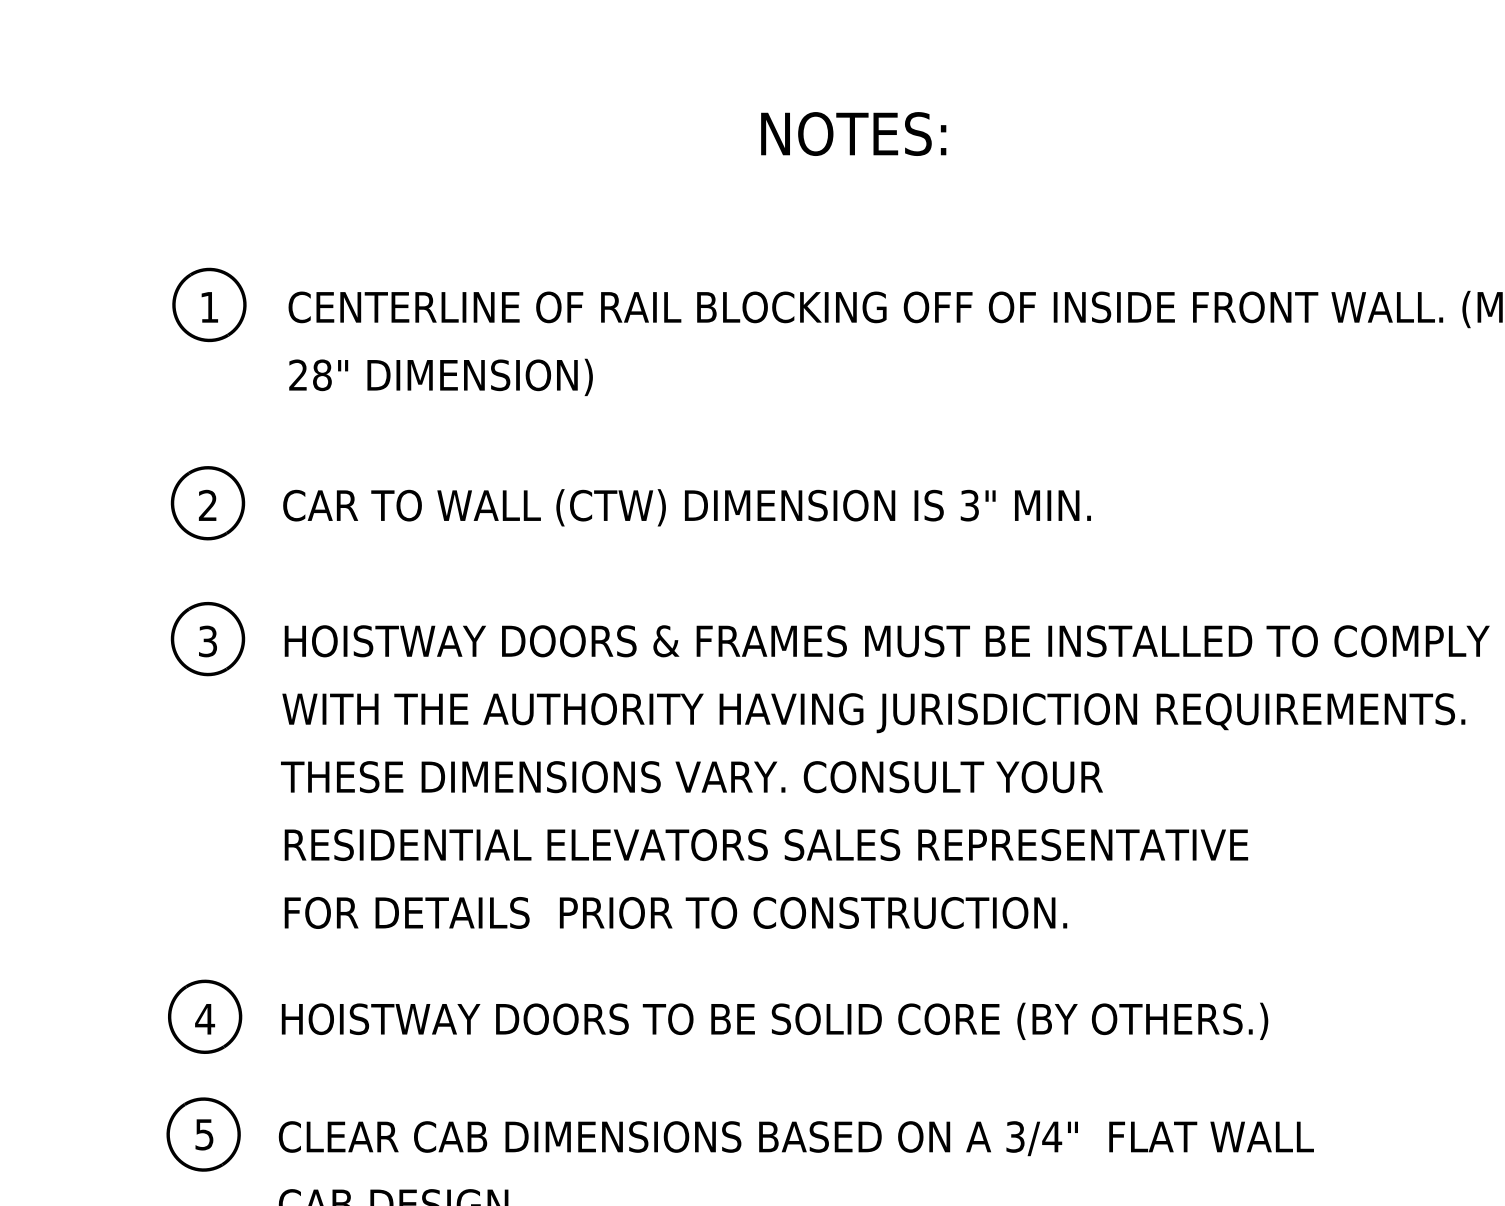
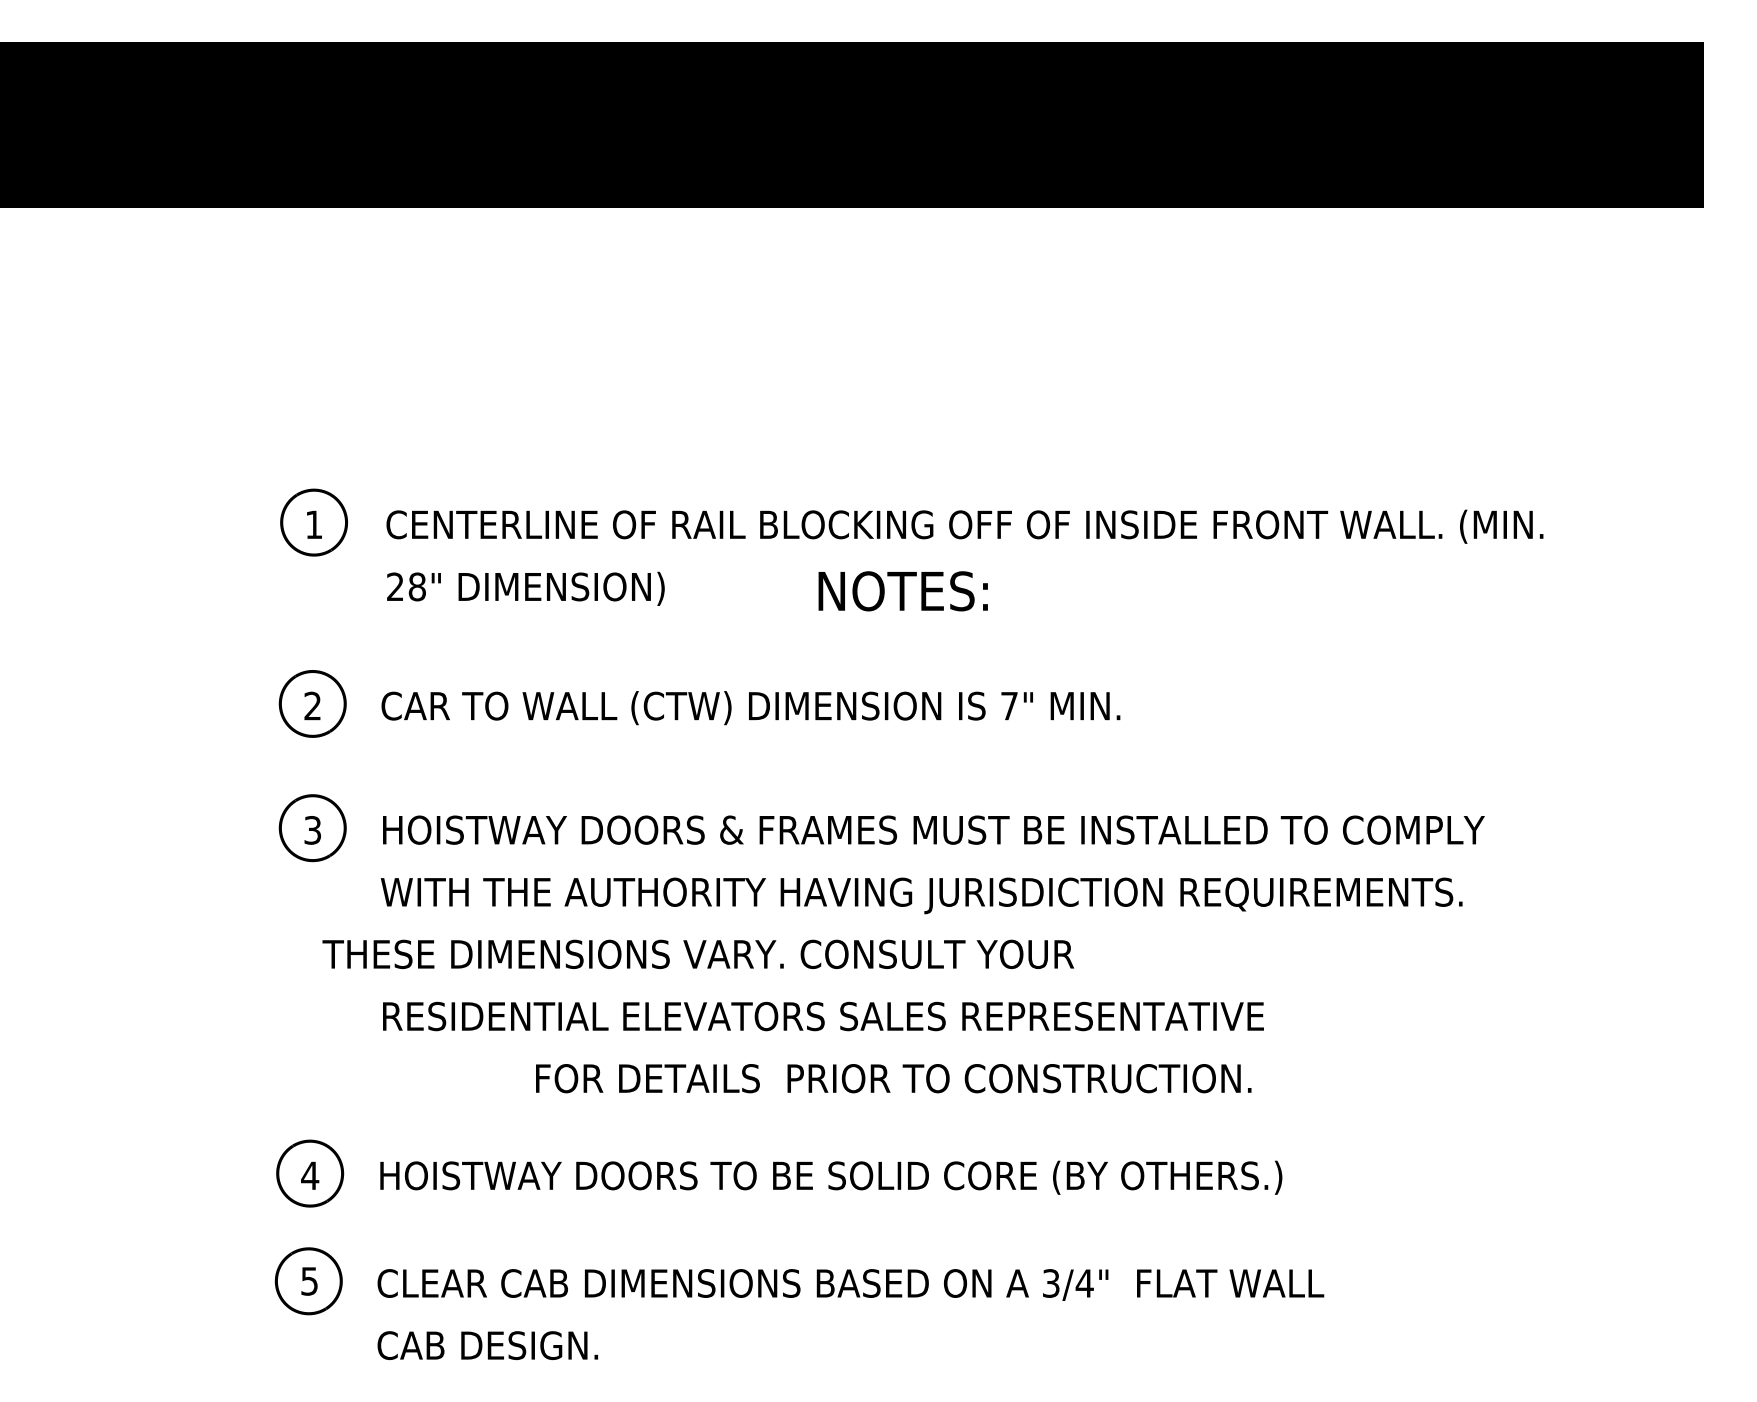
text: (852, 134) -> (902, 591), moved
text: (969, 504) -> (1009, 705), 3" -> 7"
text: (692, 776) -> (698, 953), moved
text: (675, 912) -> (893, 1078), moved

